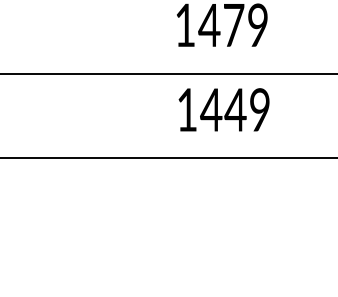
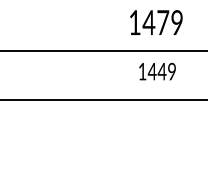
part: (224, 109) -> (157, 71), size x0.7

